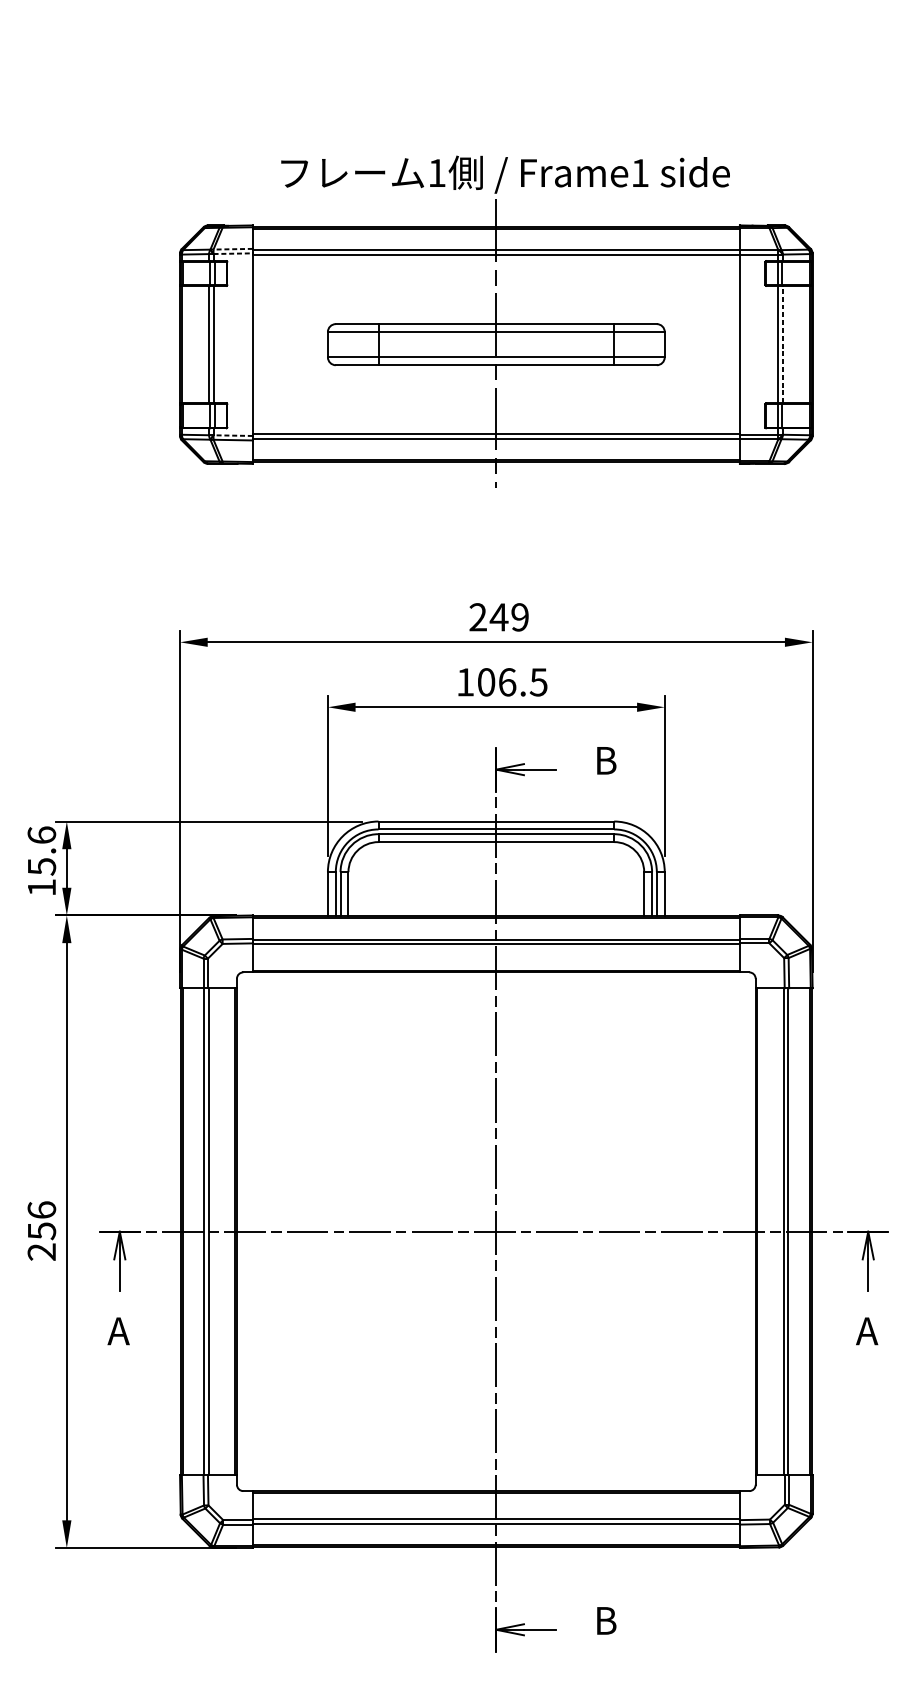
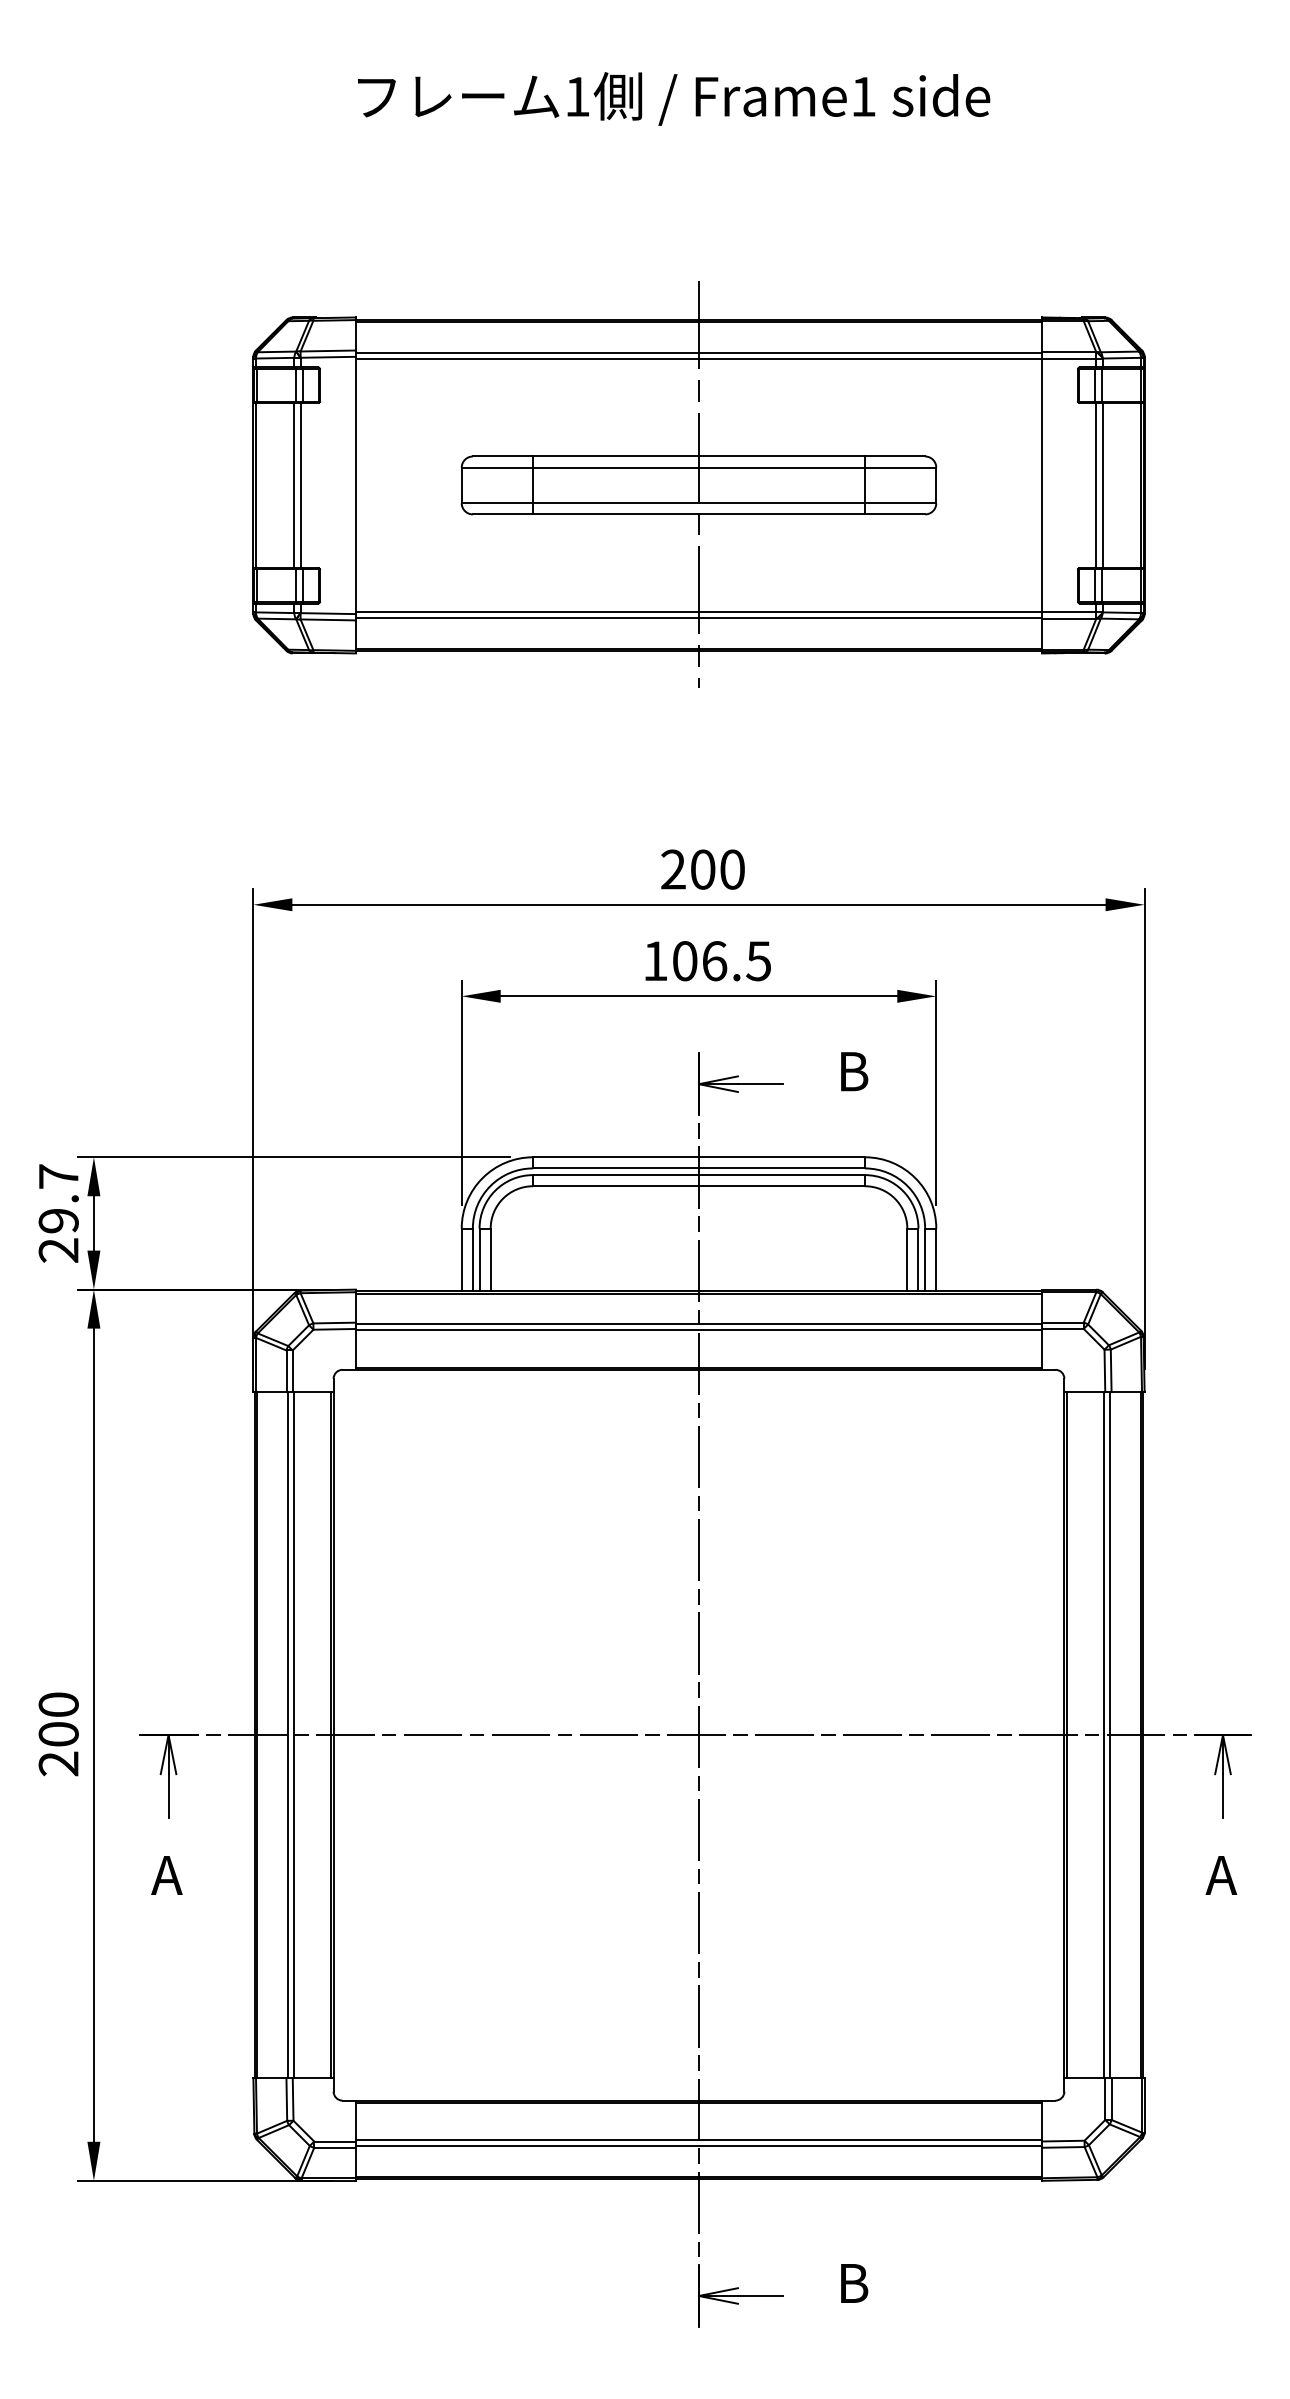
text: (505, 174) -> (674, 98), moved
line: (233, 249) -> (328, 351), dashed -> solid
line: (233, 253) -> (328, 357), dashed -> solid
line: (782, 343) -> (1102, 484), dashed -> solid
line: (233, 435) -> (328, 613), dashed -> solid
text: (508, 617) -> (716, 869), 249 -> 200
text: (41, 861) -> (58, 1213), 15.6 -> 29.7
text: (41, 1220) -> (58, 1719), 256 -> 200

